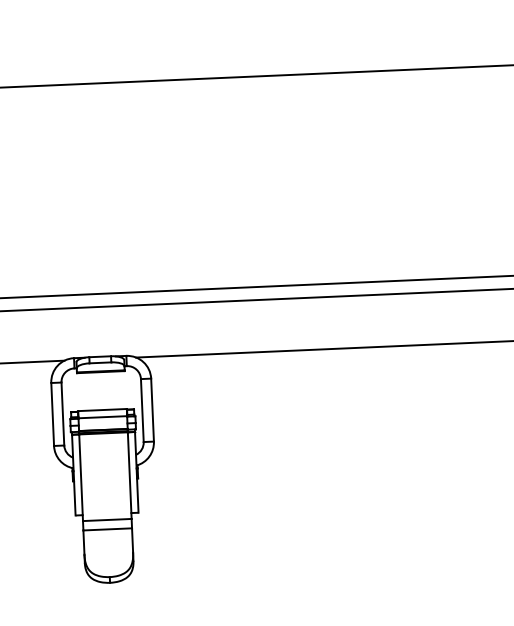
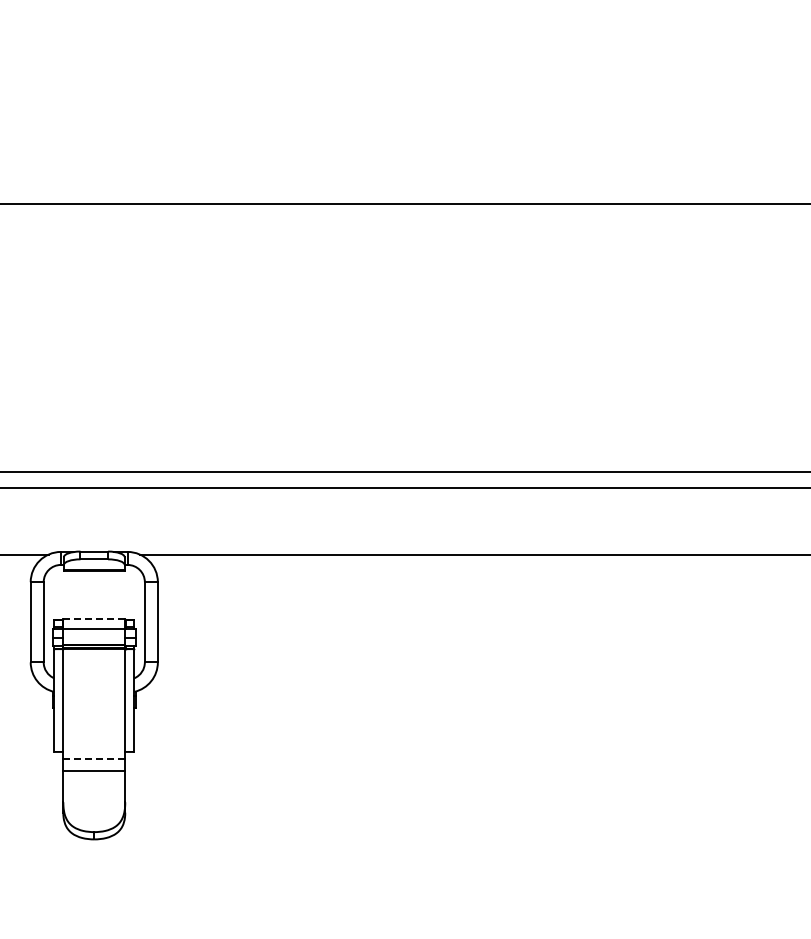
line: (102, 410) -> (94, 619), solid -> dashed
line: (107, 520) -> (94, 759), solid -> dashed

